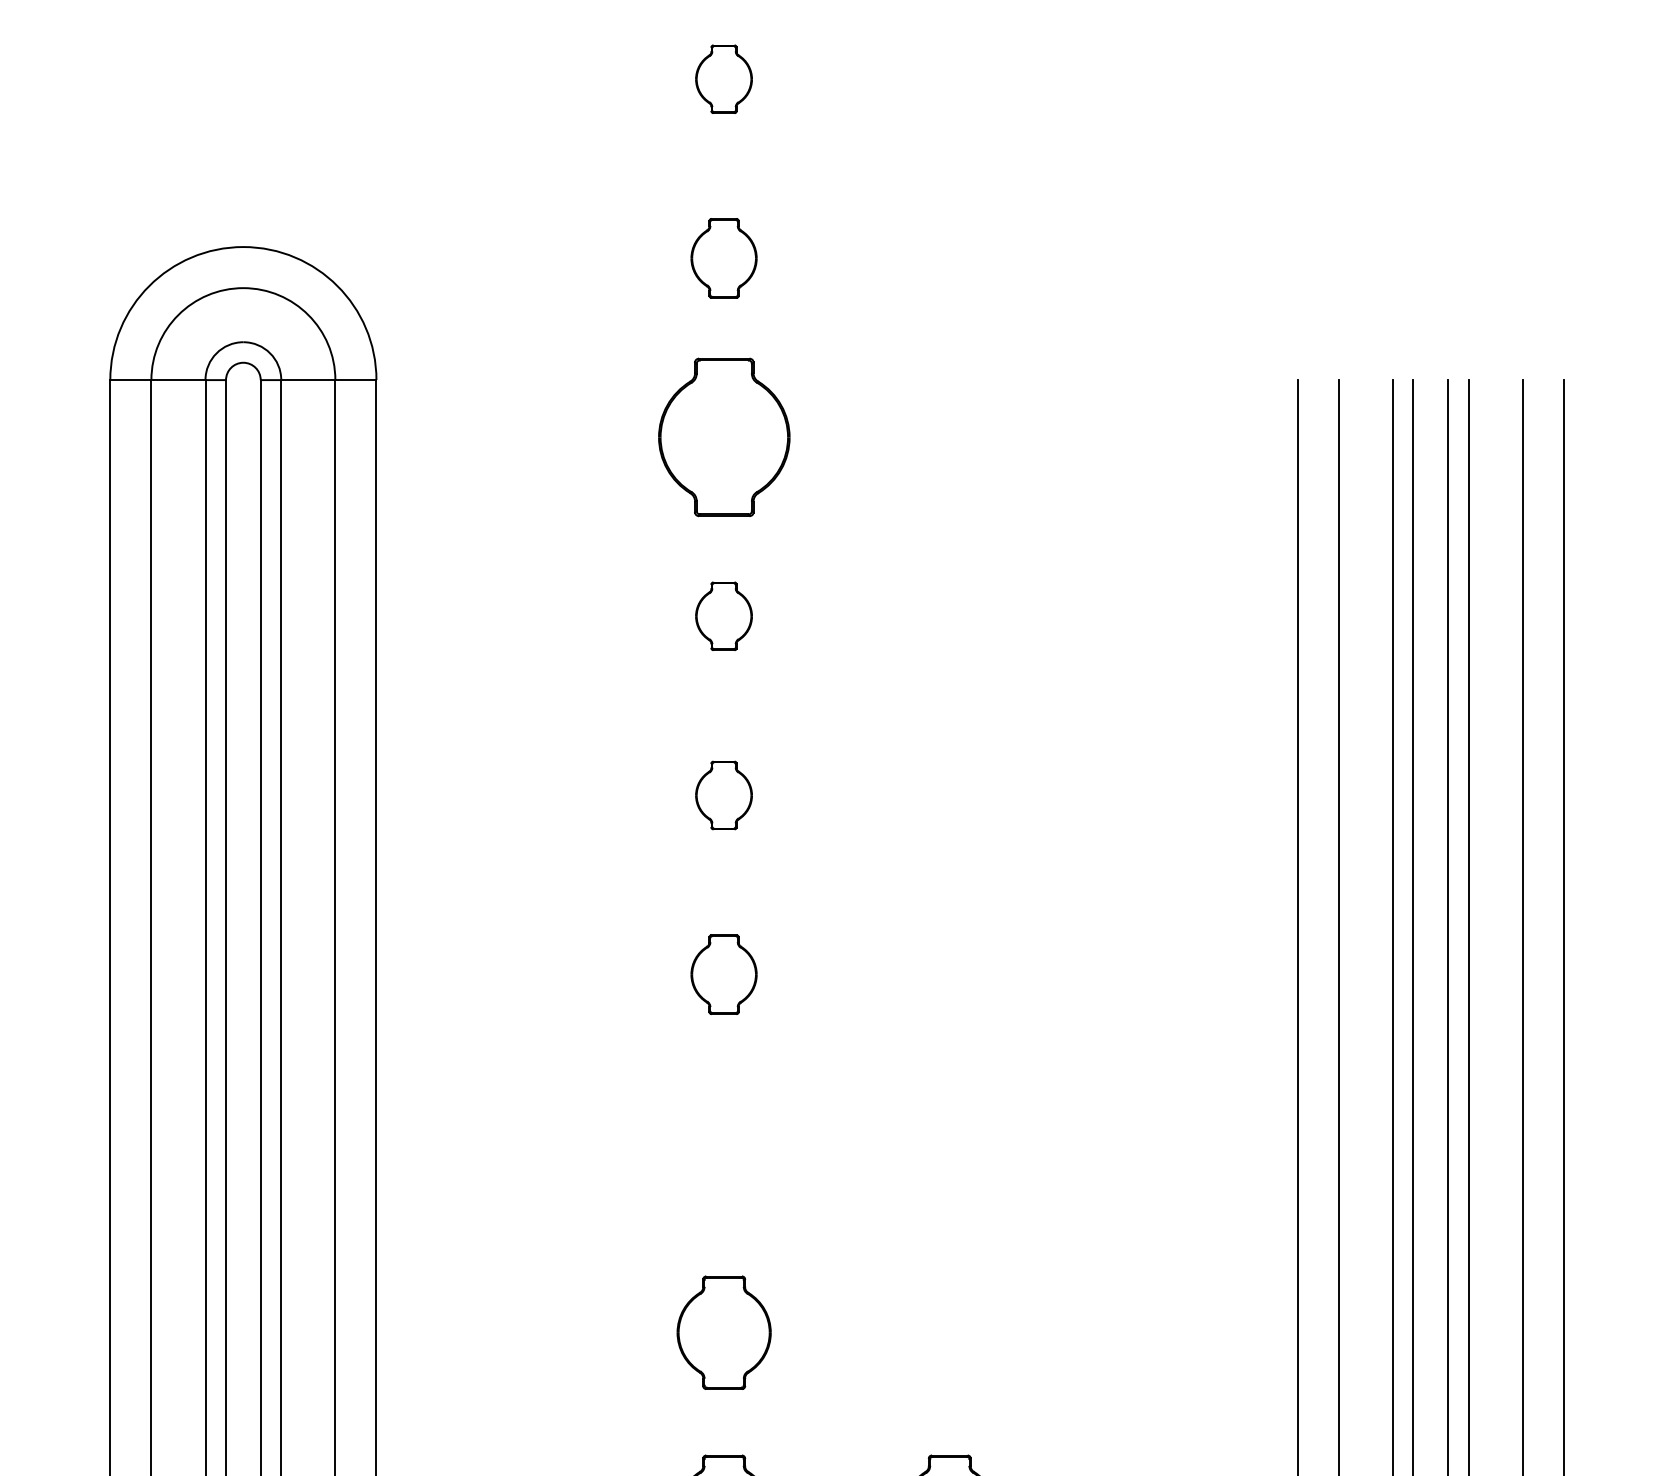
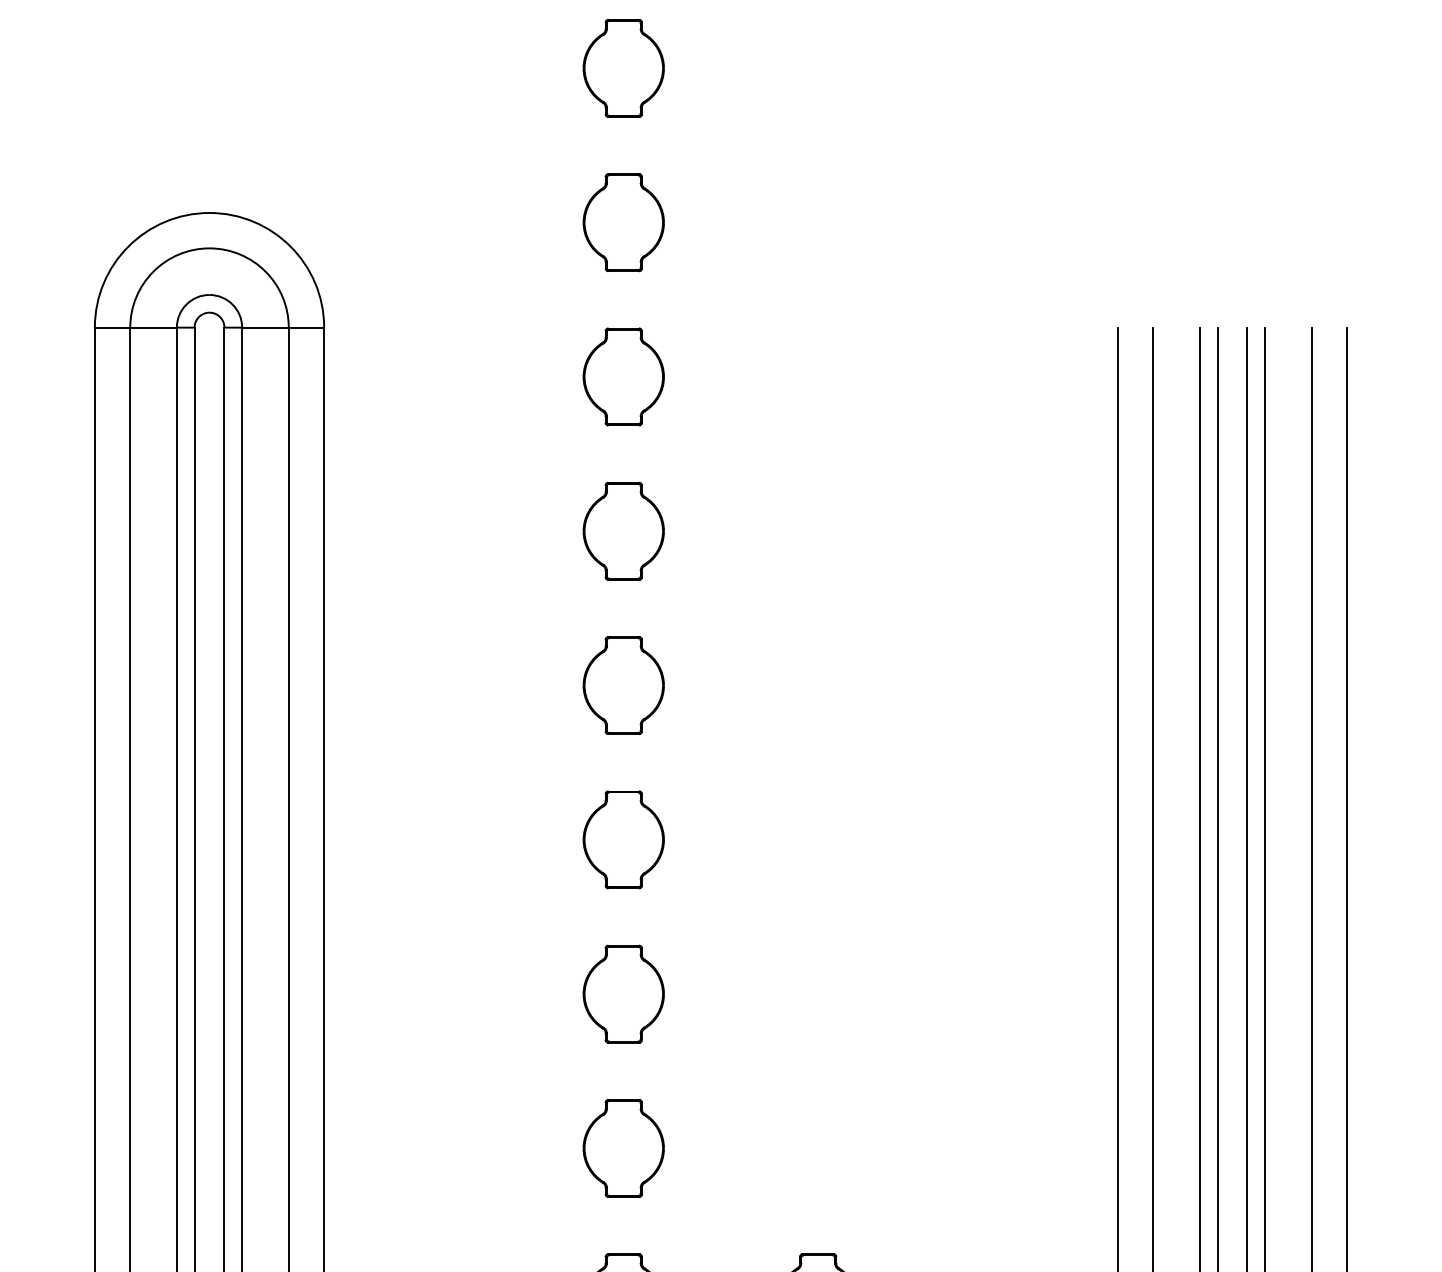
part: (723, 79) -> (623, 68), size x1.67
part: (723, 258) -> (623, 222), size x1.43
part: (723, 436) -> (623, 376), size x0.71
part: (723, 615) -> (623, 530), size x1.67
part: (723, 795) -> (623, 685), size x1.67
part: (723, 974) -> (623, 839), size x1.43
part: (723, 1152) -> (623, 993), added

